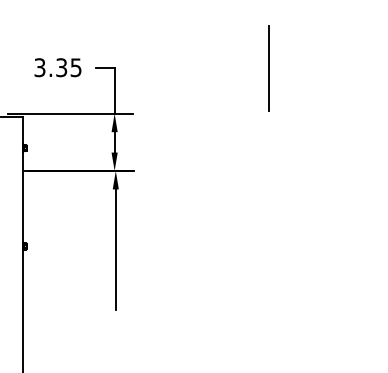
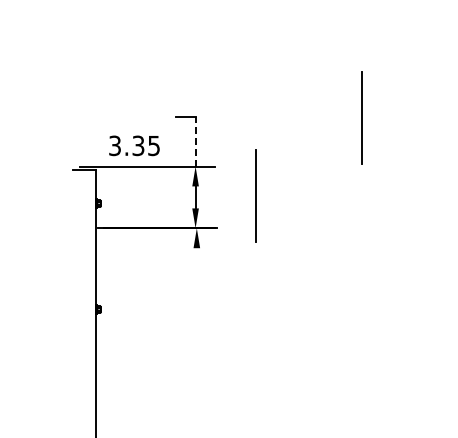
text: (58, 67) -> (134, 145), moved
line: (114, 90) -> (195, 141), solid -> dashed
line: (170, 140) -> (255, 195), added
line: (115, 249) -> (196, 313), removed

